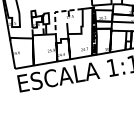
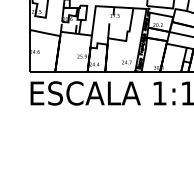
line: (57, 11) -> (99, 6), dashed -> solid

